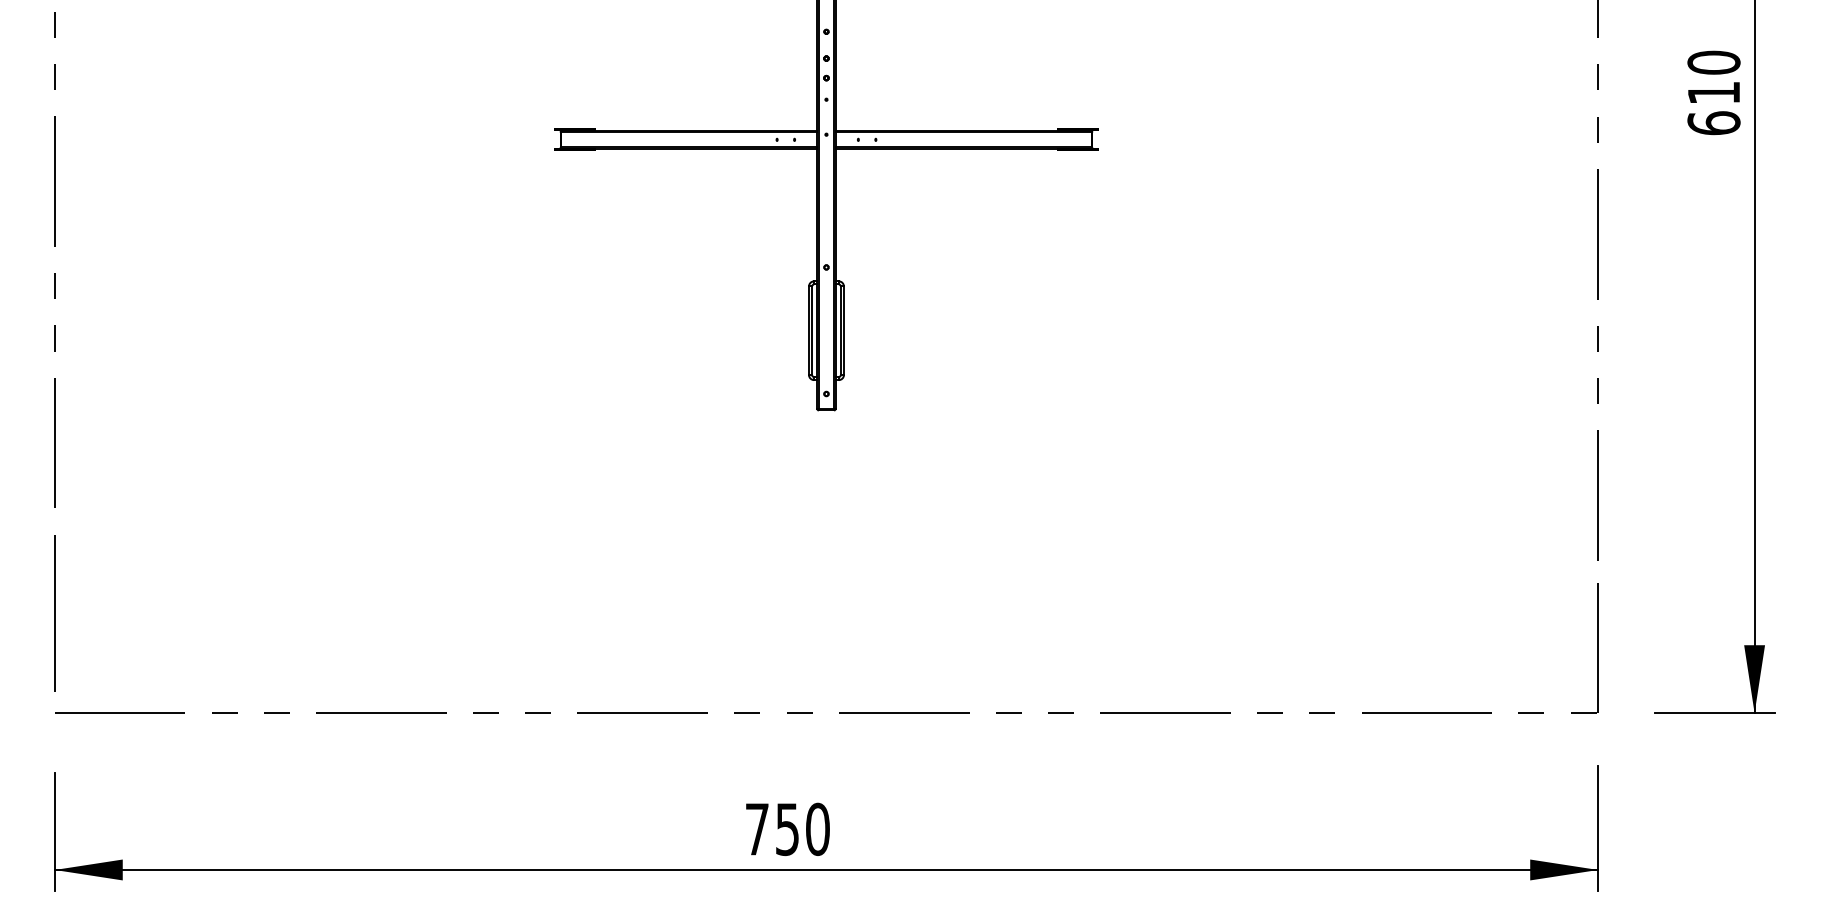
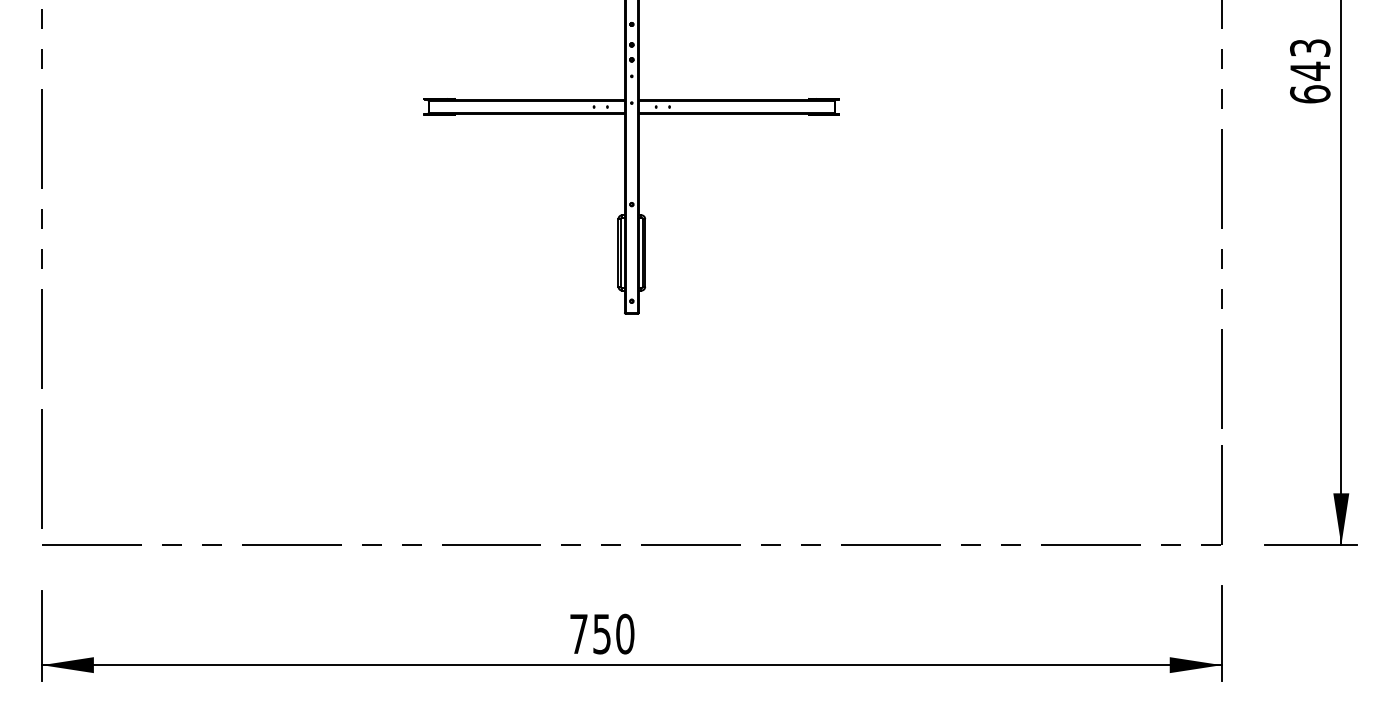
text: (1714, 77) -> (1310, 59), 610 -> 643

